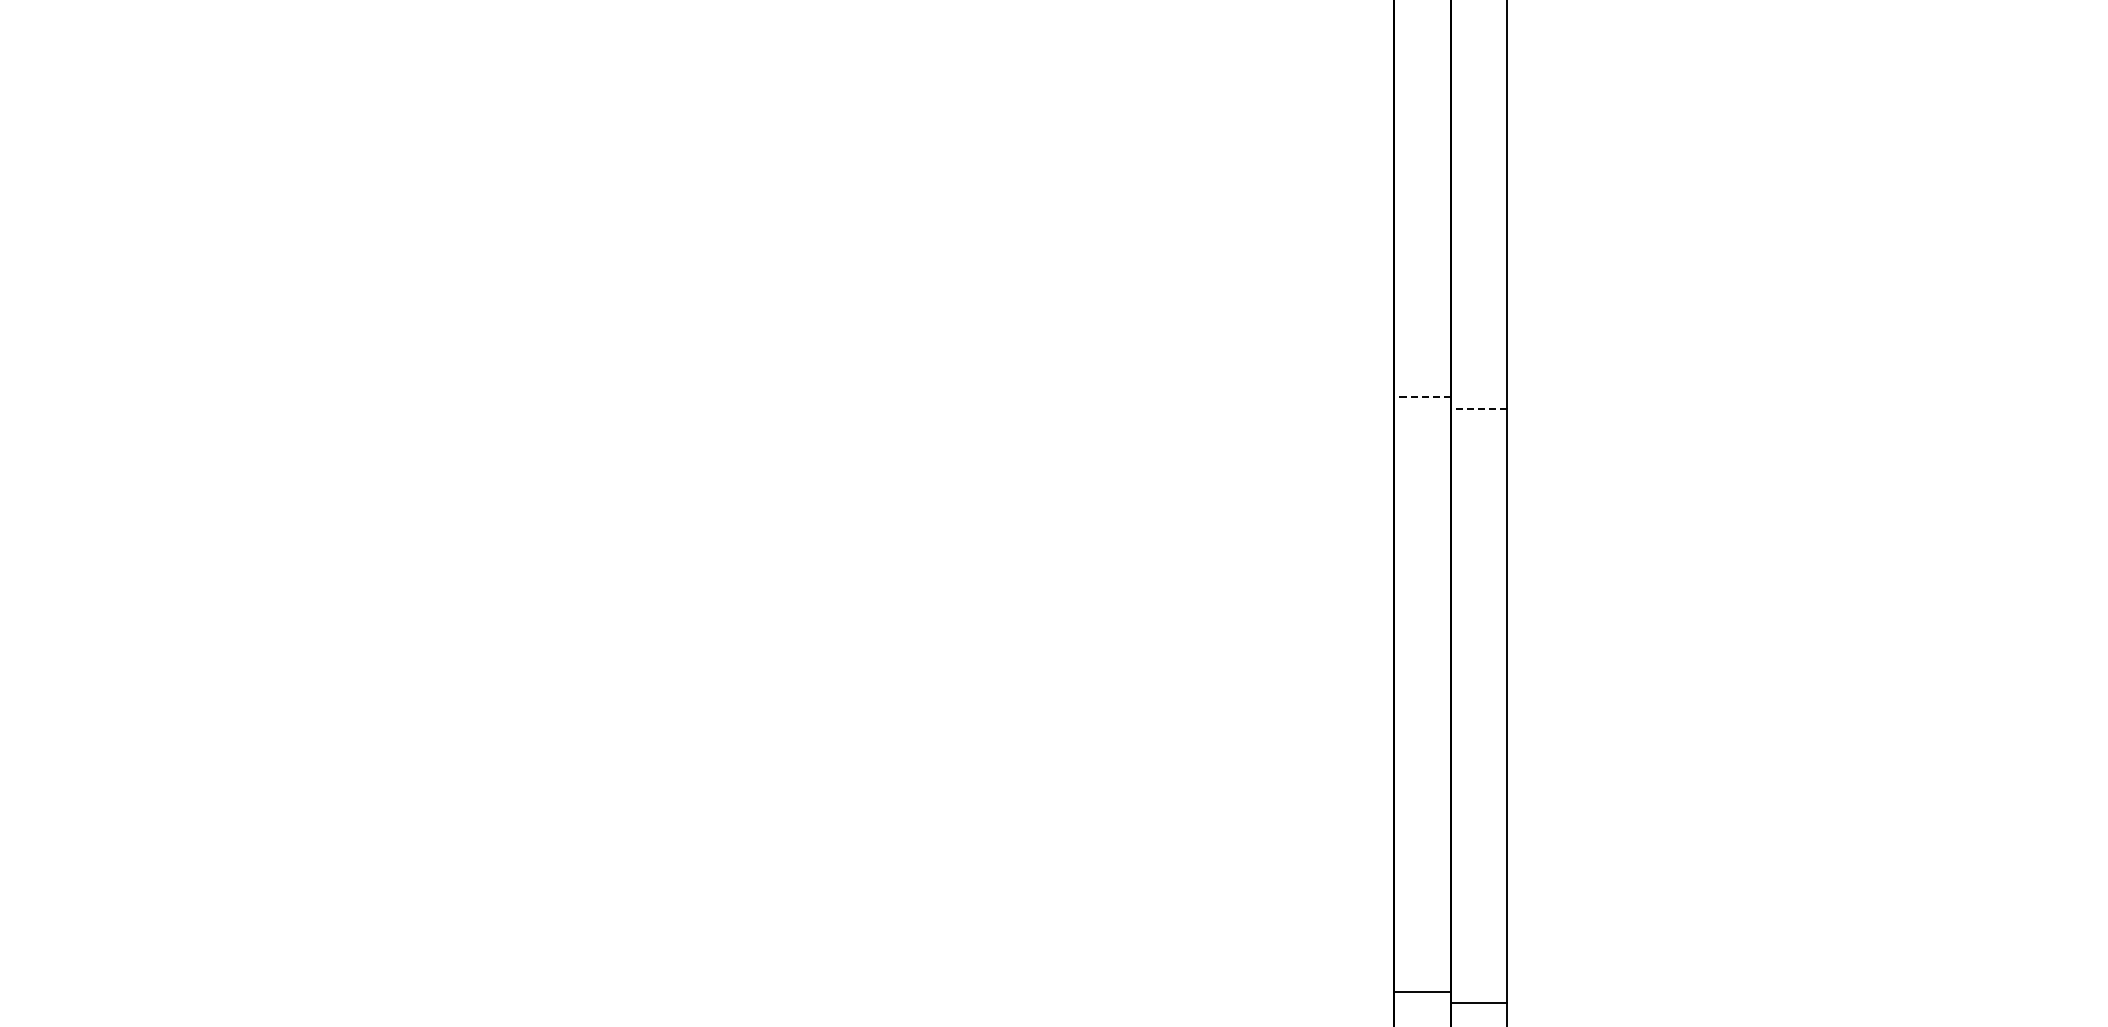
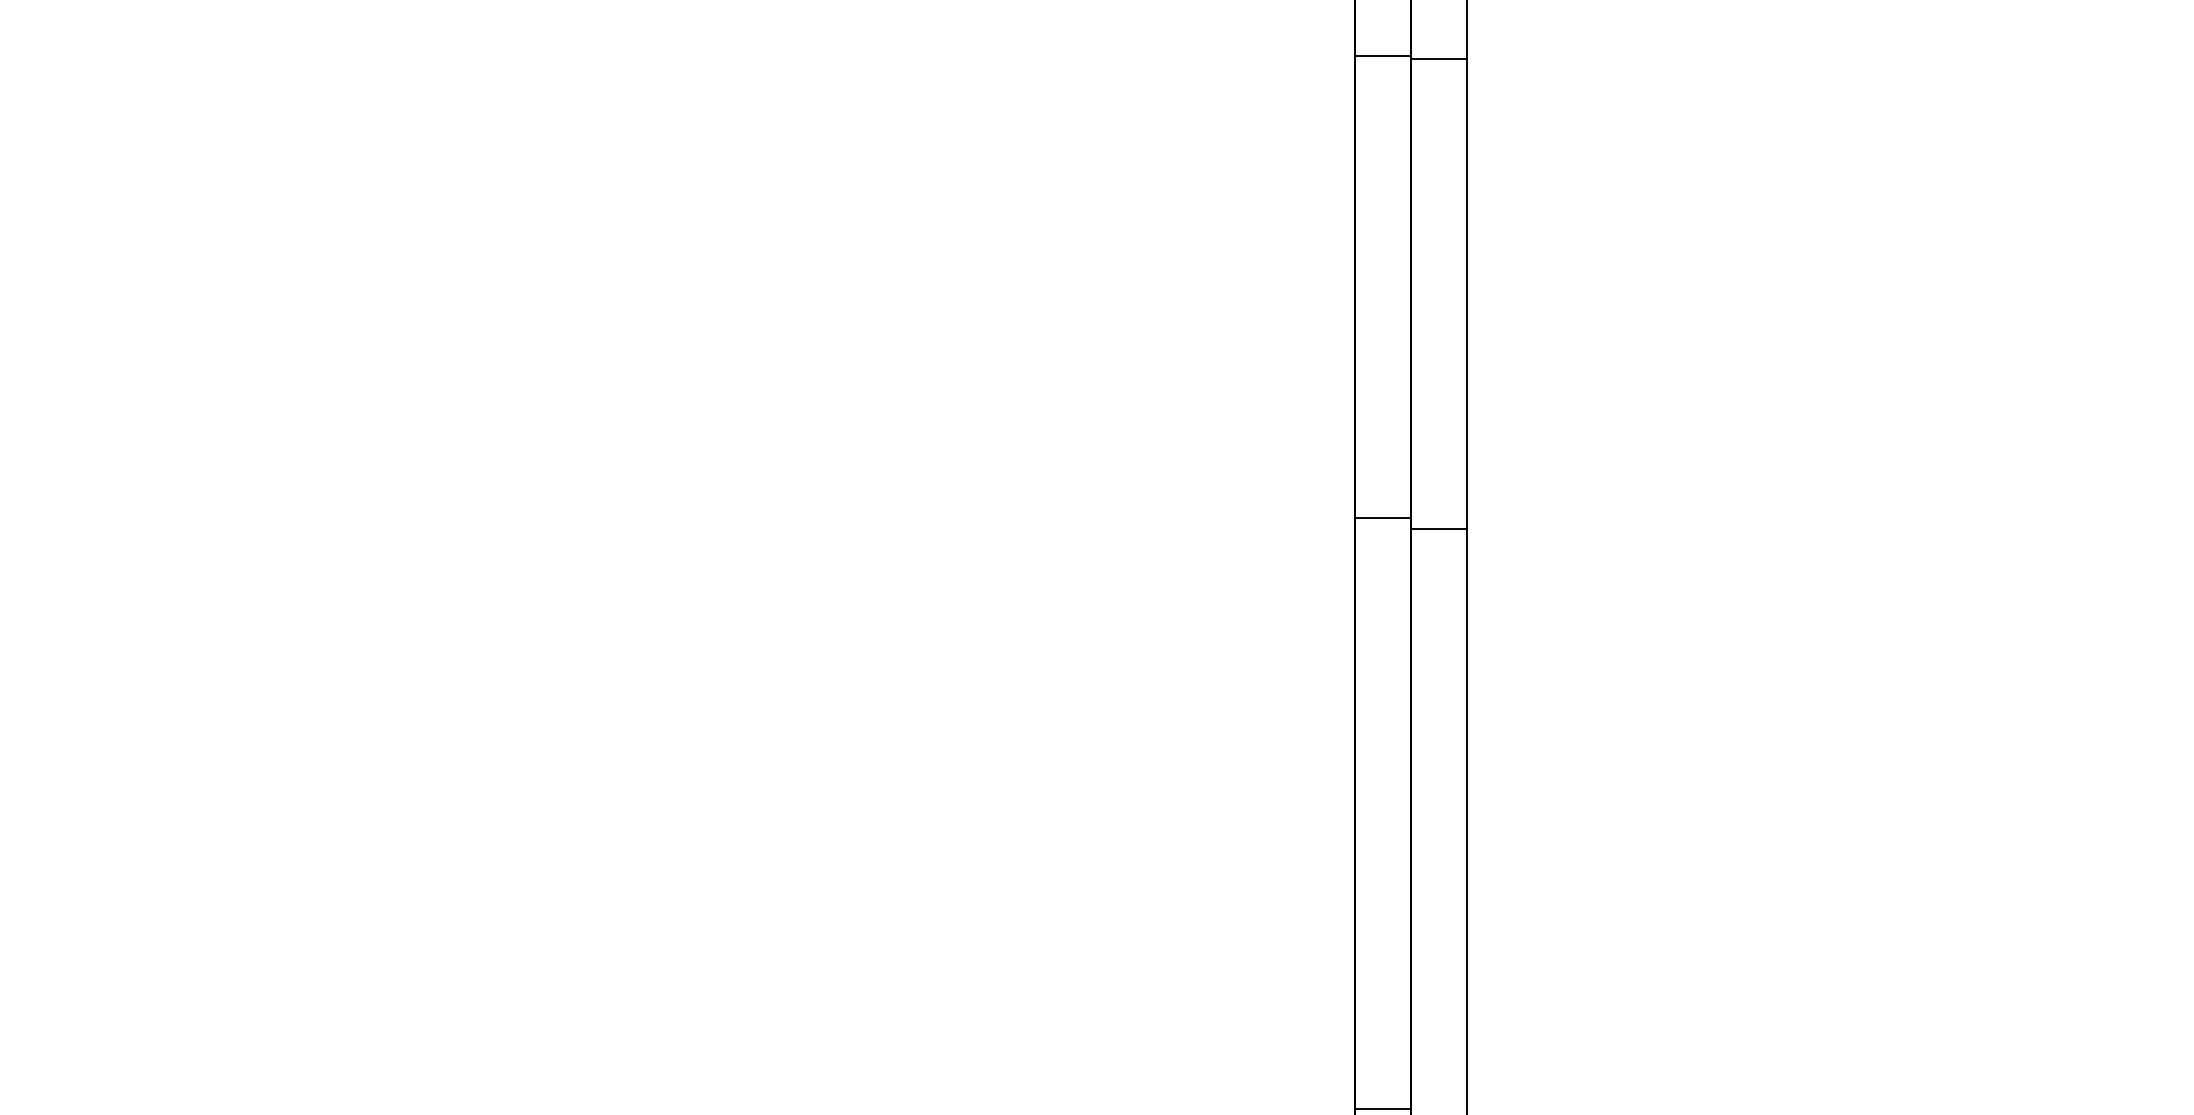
line: (1421, 397) -> (1382, 517), dashed -> solid
line: (1478, 409) -> (1438, 529), dashed -> solid

